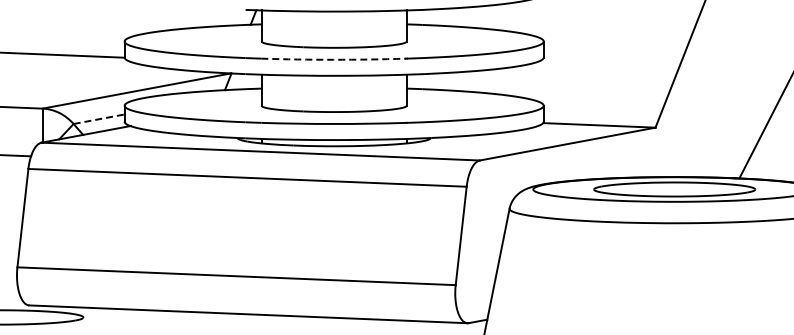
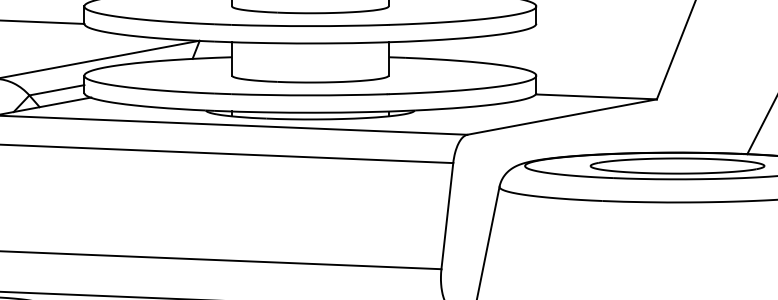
arc: (333, 59) -> (309, 25), dashed -> solid
line: (99, 119) -> (57, 90), dashed -> solid

